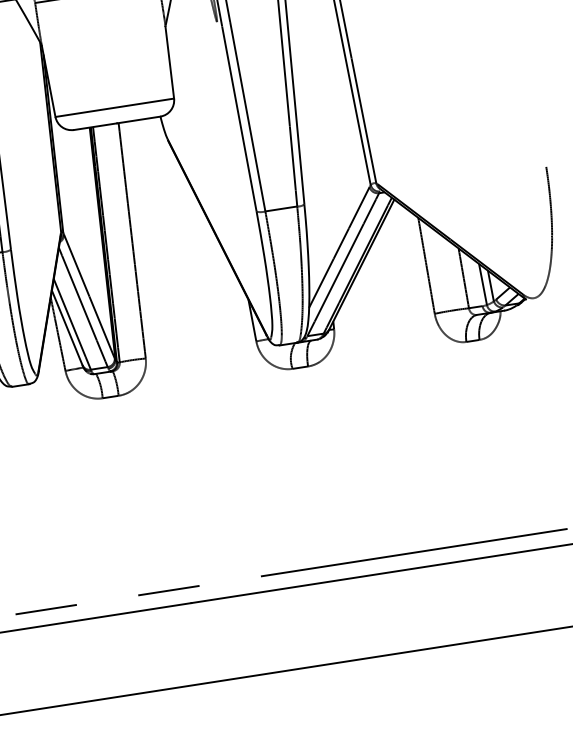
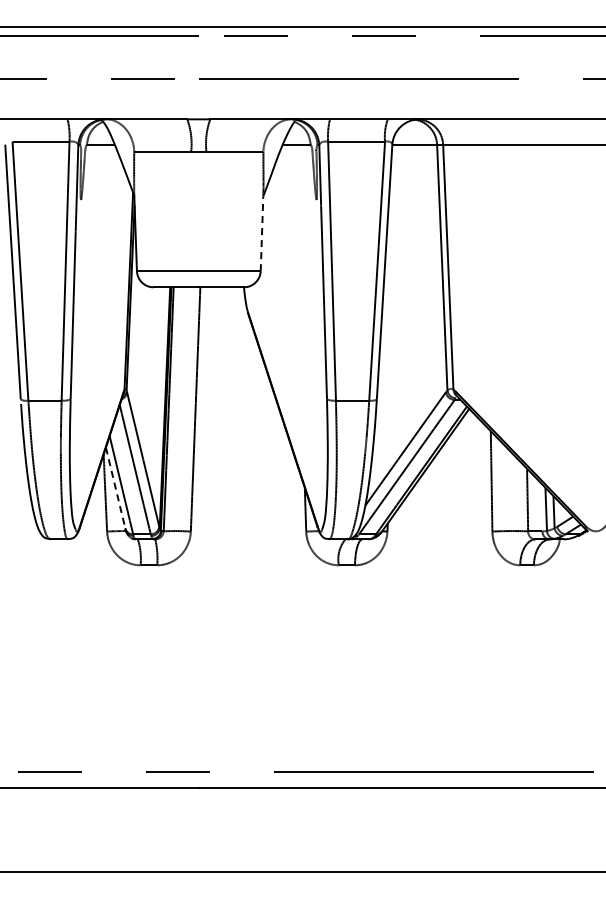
line: (170, 62) -> (262, 233), solid -> dashed
line: (67, 327) -> (115, 487), solid -> dashed

